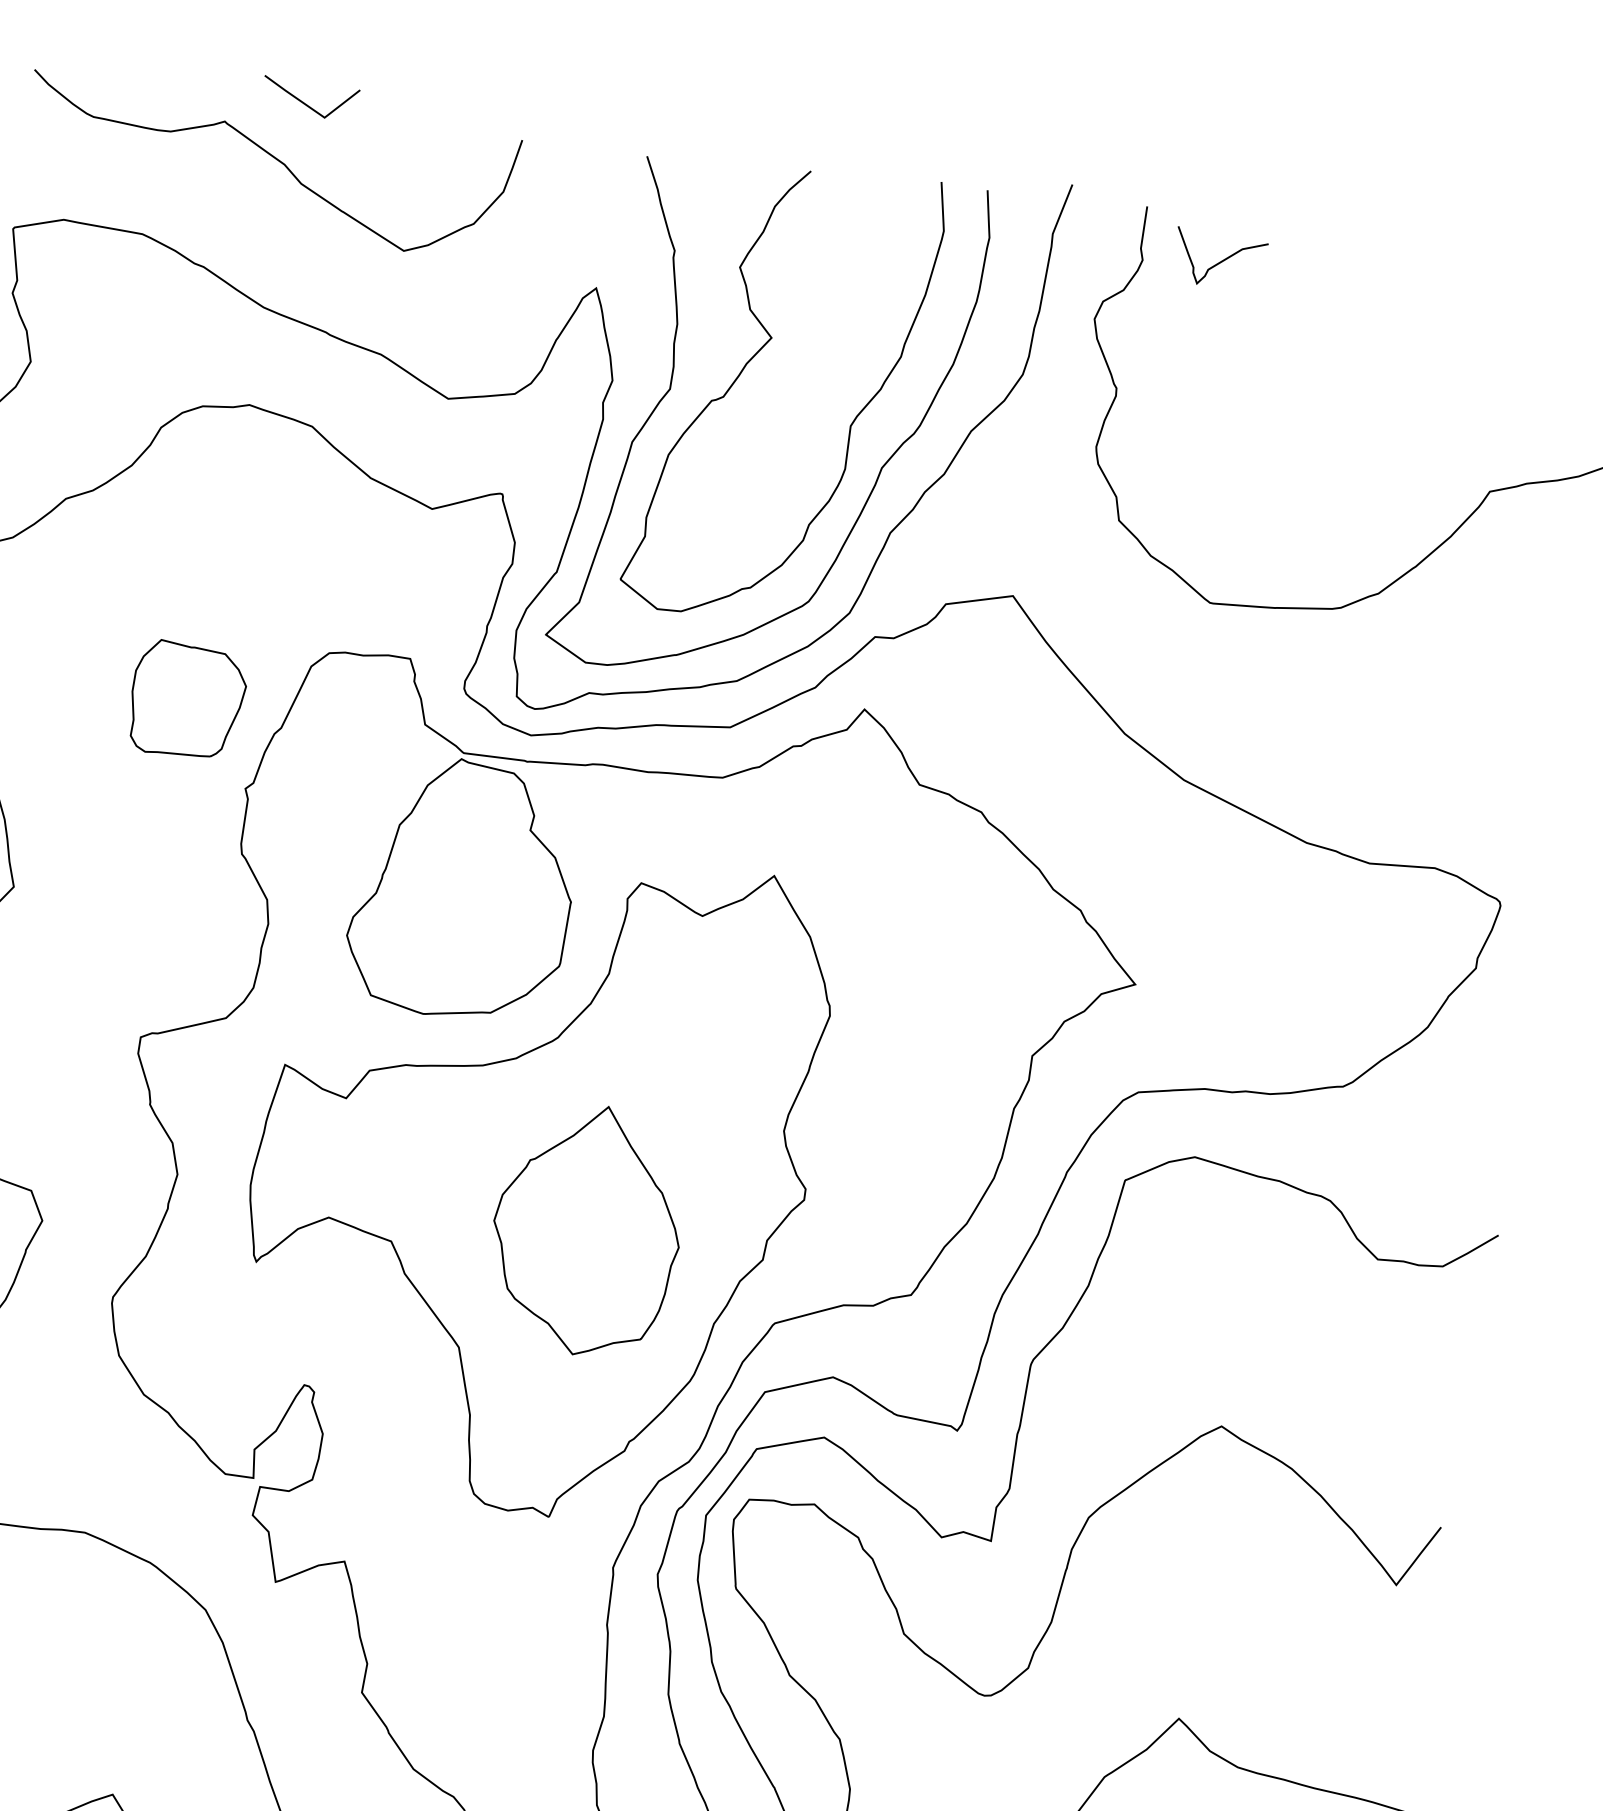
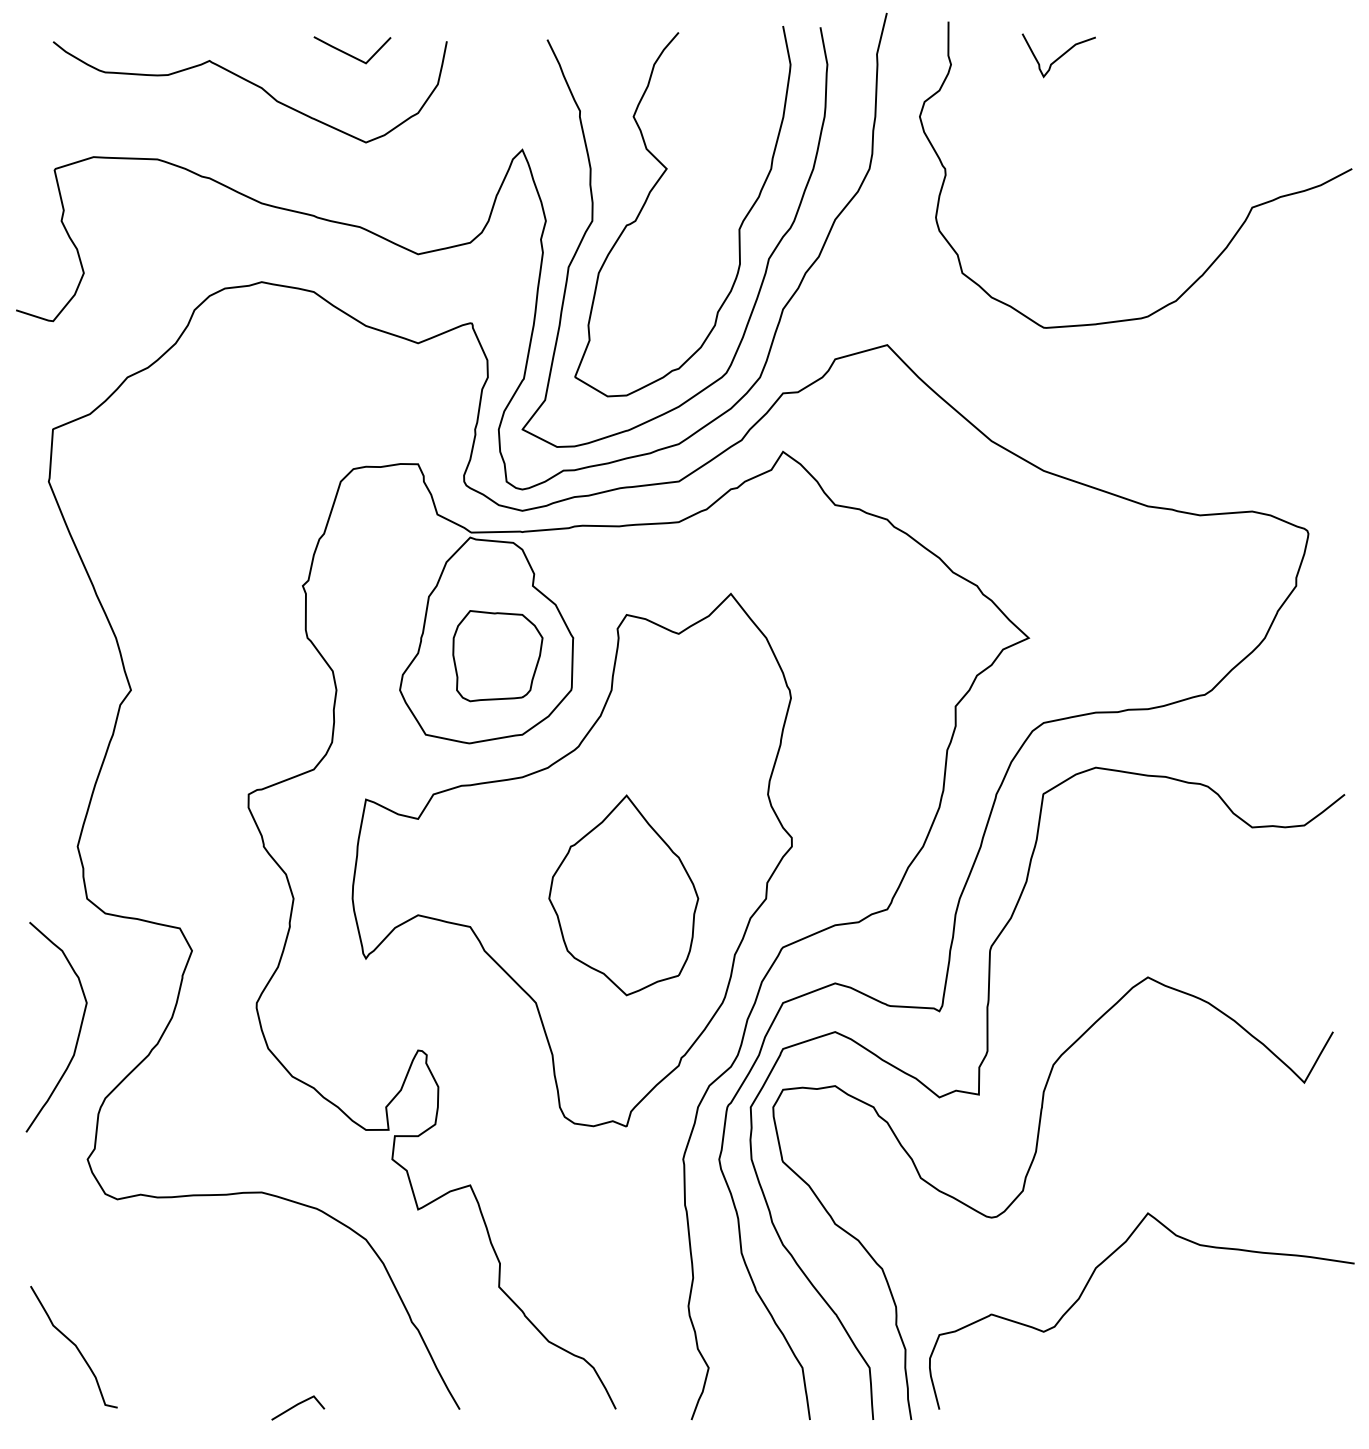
line: (307, 103) -> (350, 54), moved
curve: (1220, 261) -> (1059, 56), moved
part: (186, 701) -> (497, 656), moved

